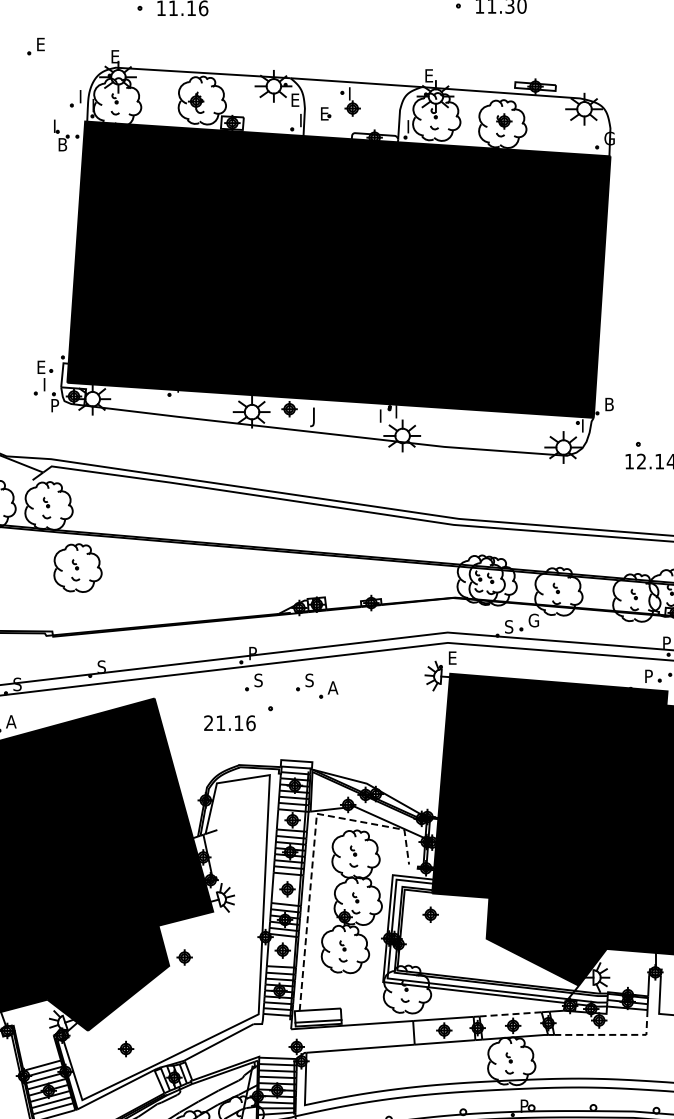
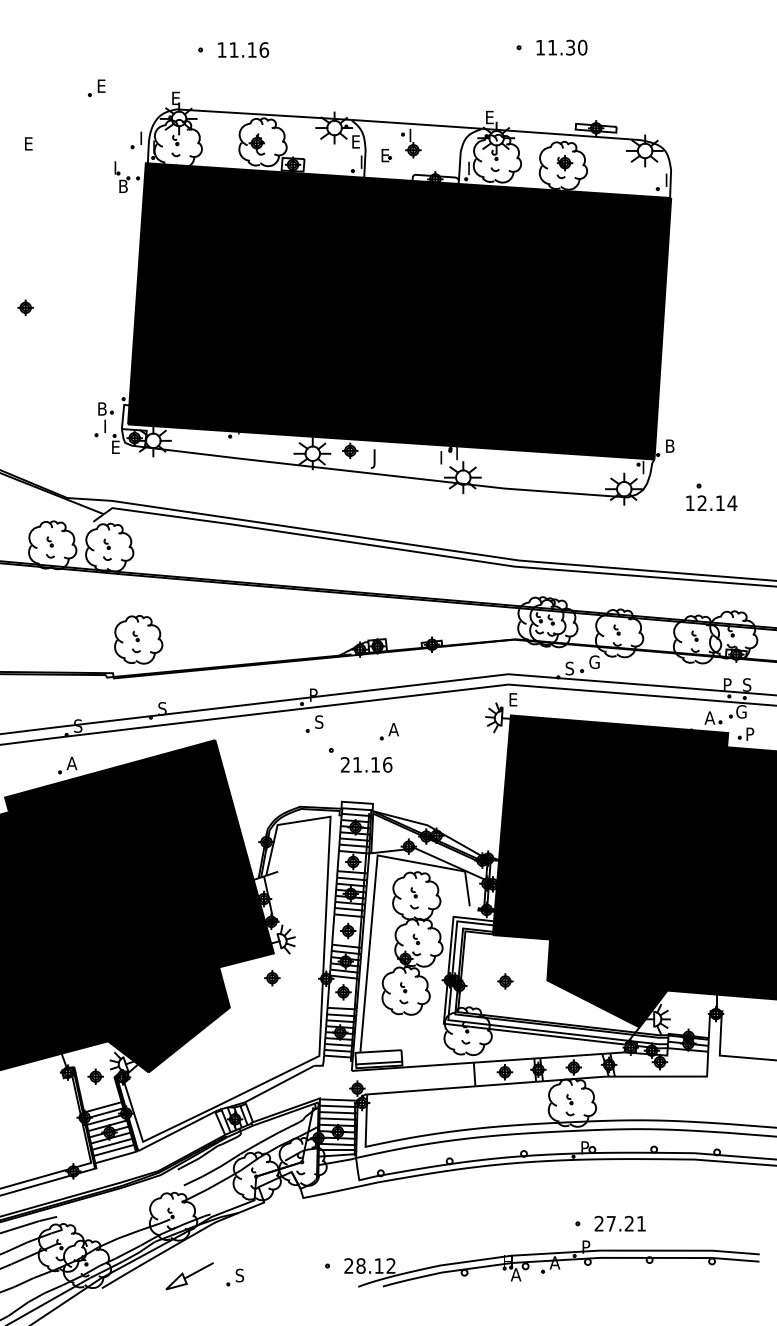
text: (609, 137) -> (670, 179), G -> I
text: (43, 366) -> (104, 408), E -> B
text: (55, 404) -> (116, 446), P -> E
part: (77, 567) -> (138, 639), moved
text: (648, 675) -> (709, 717), P -> A
part: (304, 681) -> (365, 723), removed
text: (229, 722) -> (366, 764), moved
line: (313, 849) -> (374, 891), dashed -> solid
part: (430, 914) -> (505, 981), moved
part: (184, 957) -> (272, 978), moved
line: (510, 1014) -> (571, 1056), dashed -> solid
line: (612, 1034) -> (673, 1076), dashed -> solid
part: (125, 1048) -> (95, 1076), moved

